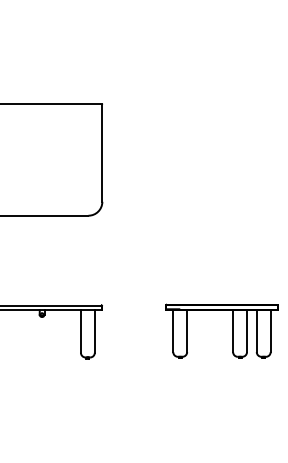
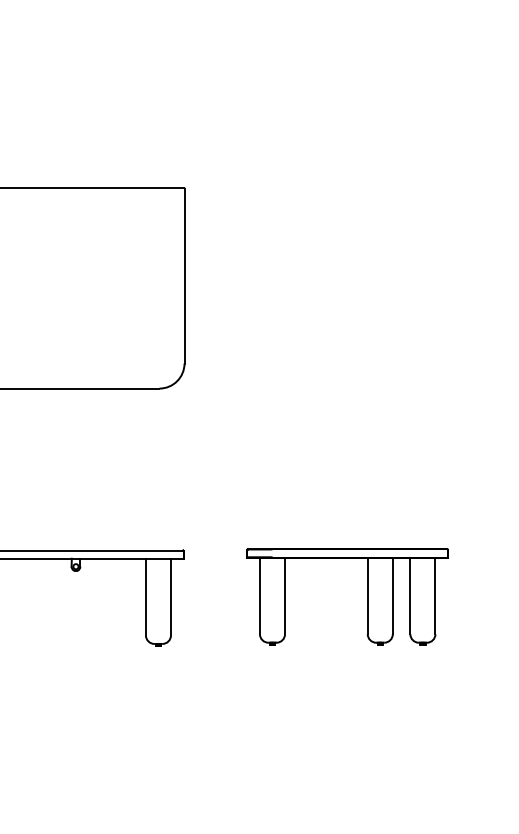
part: (232, 330) -> (366, 595), moved

